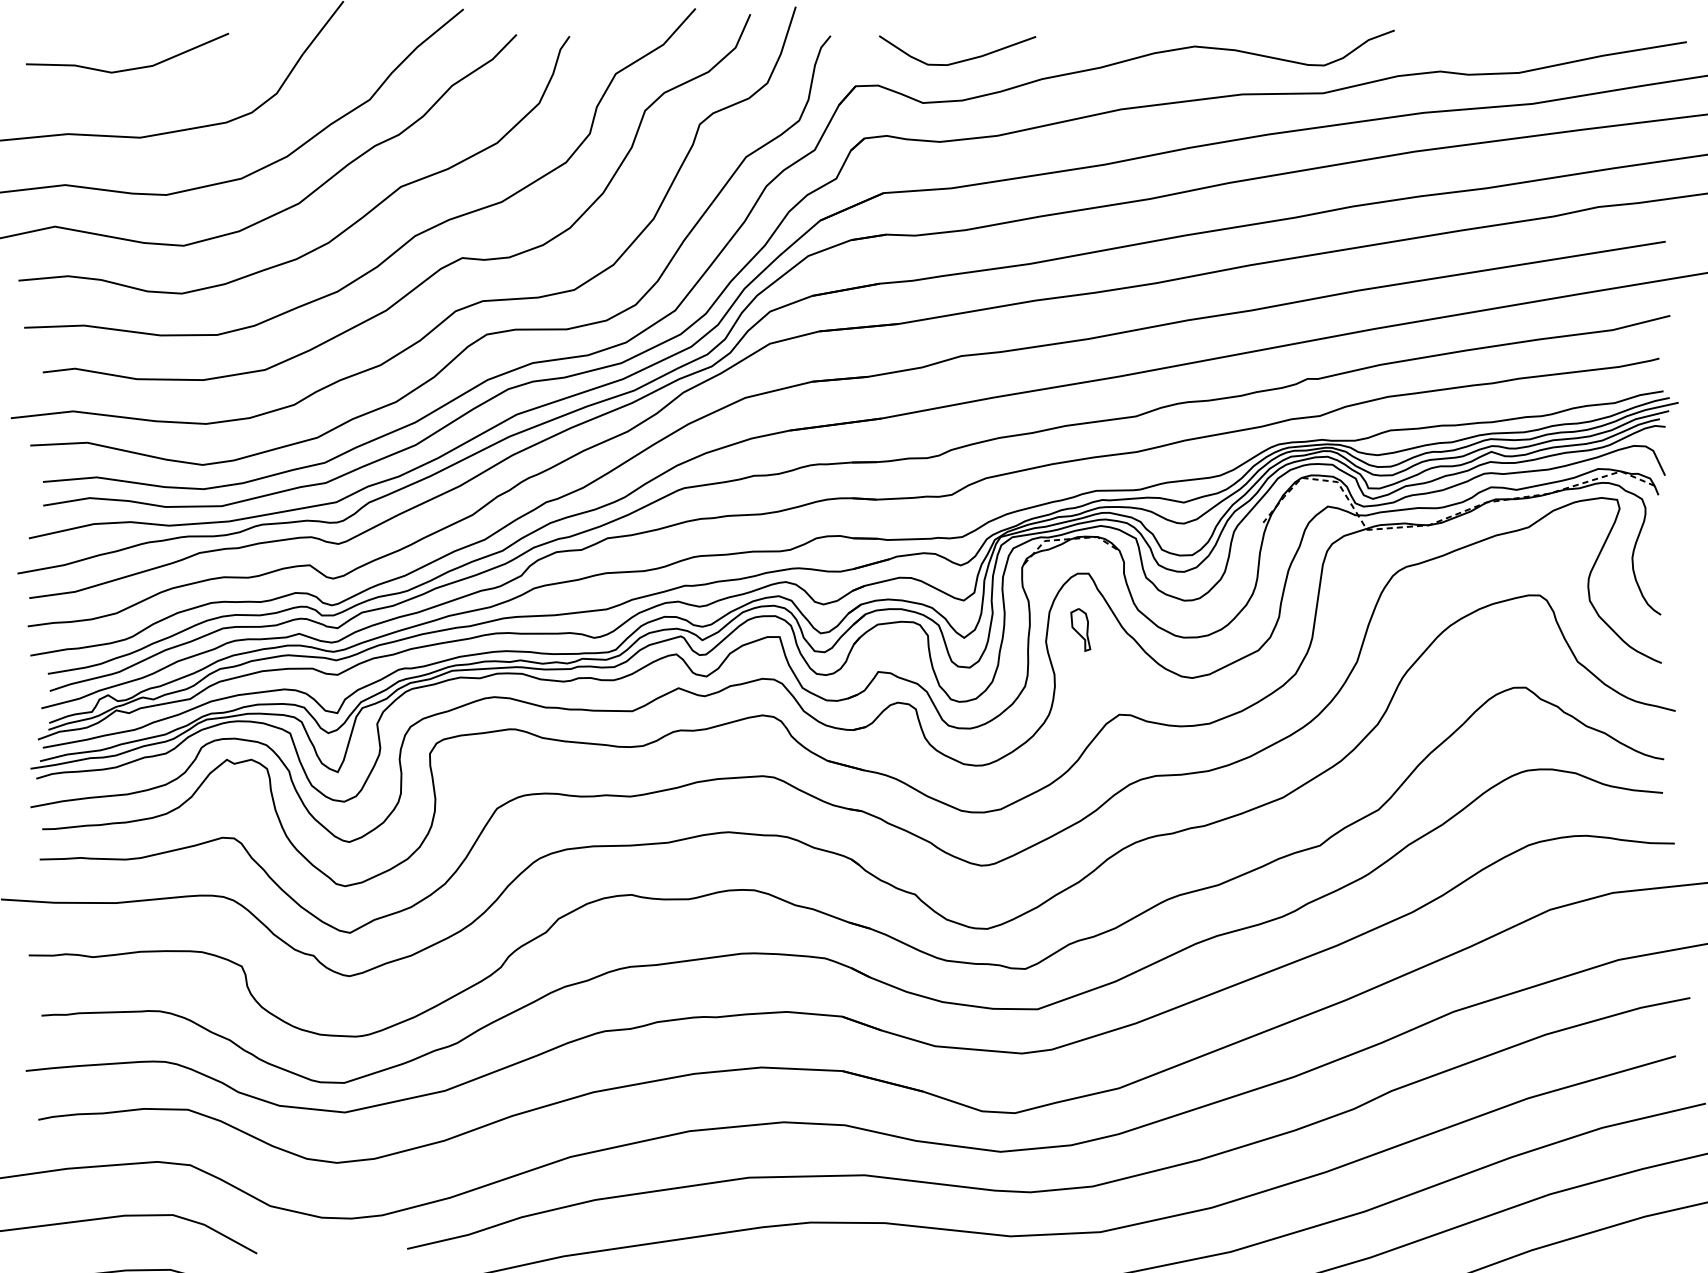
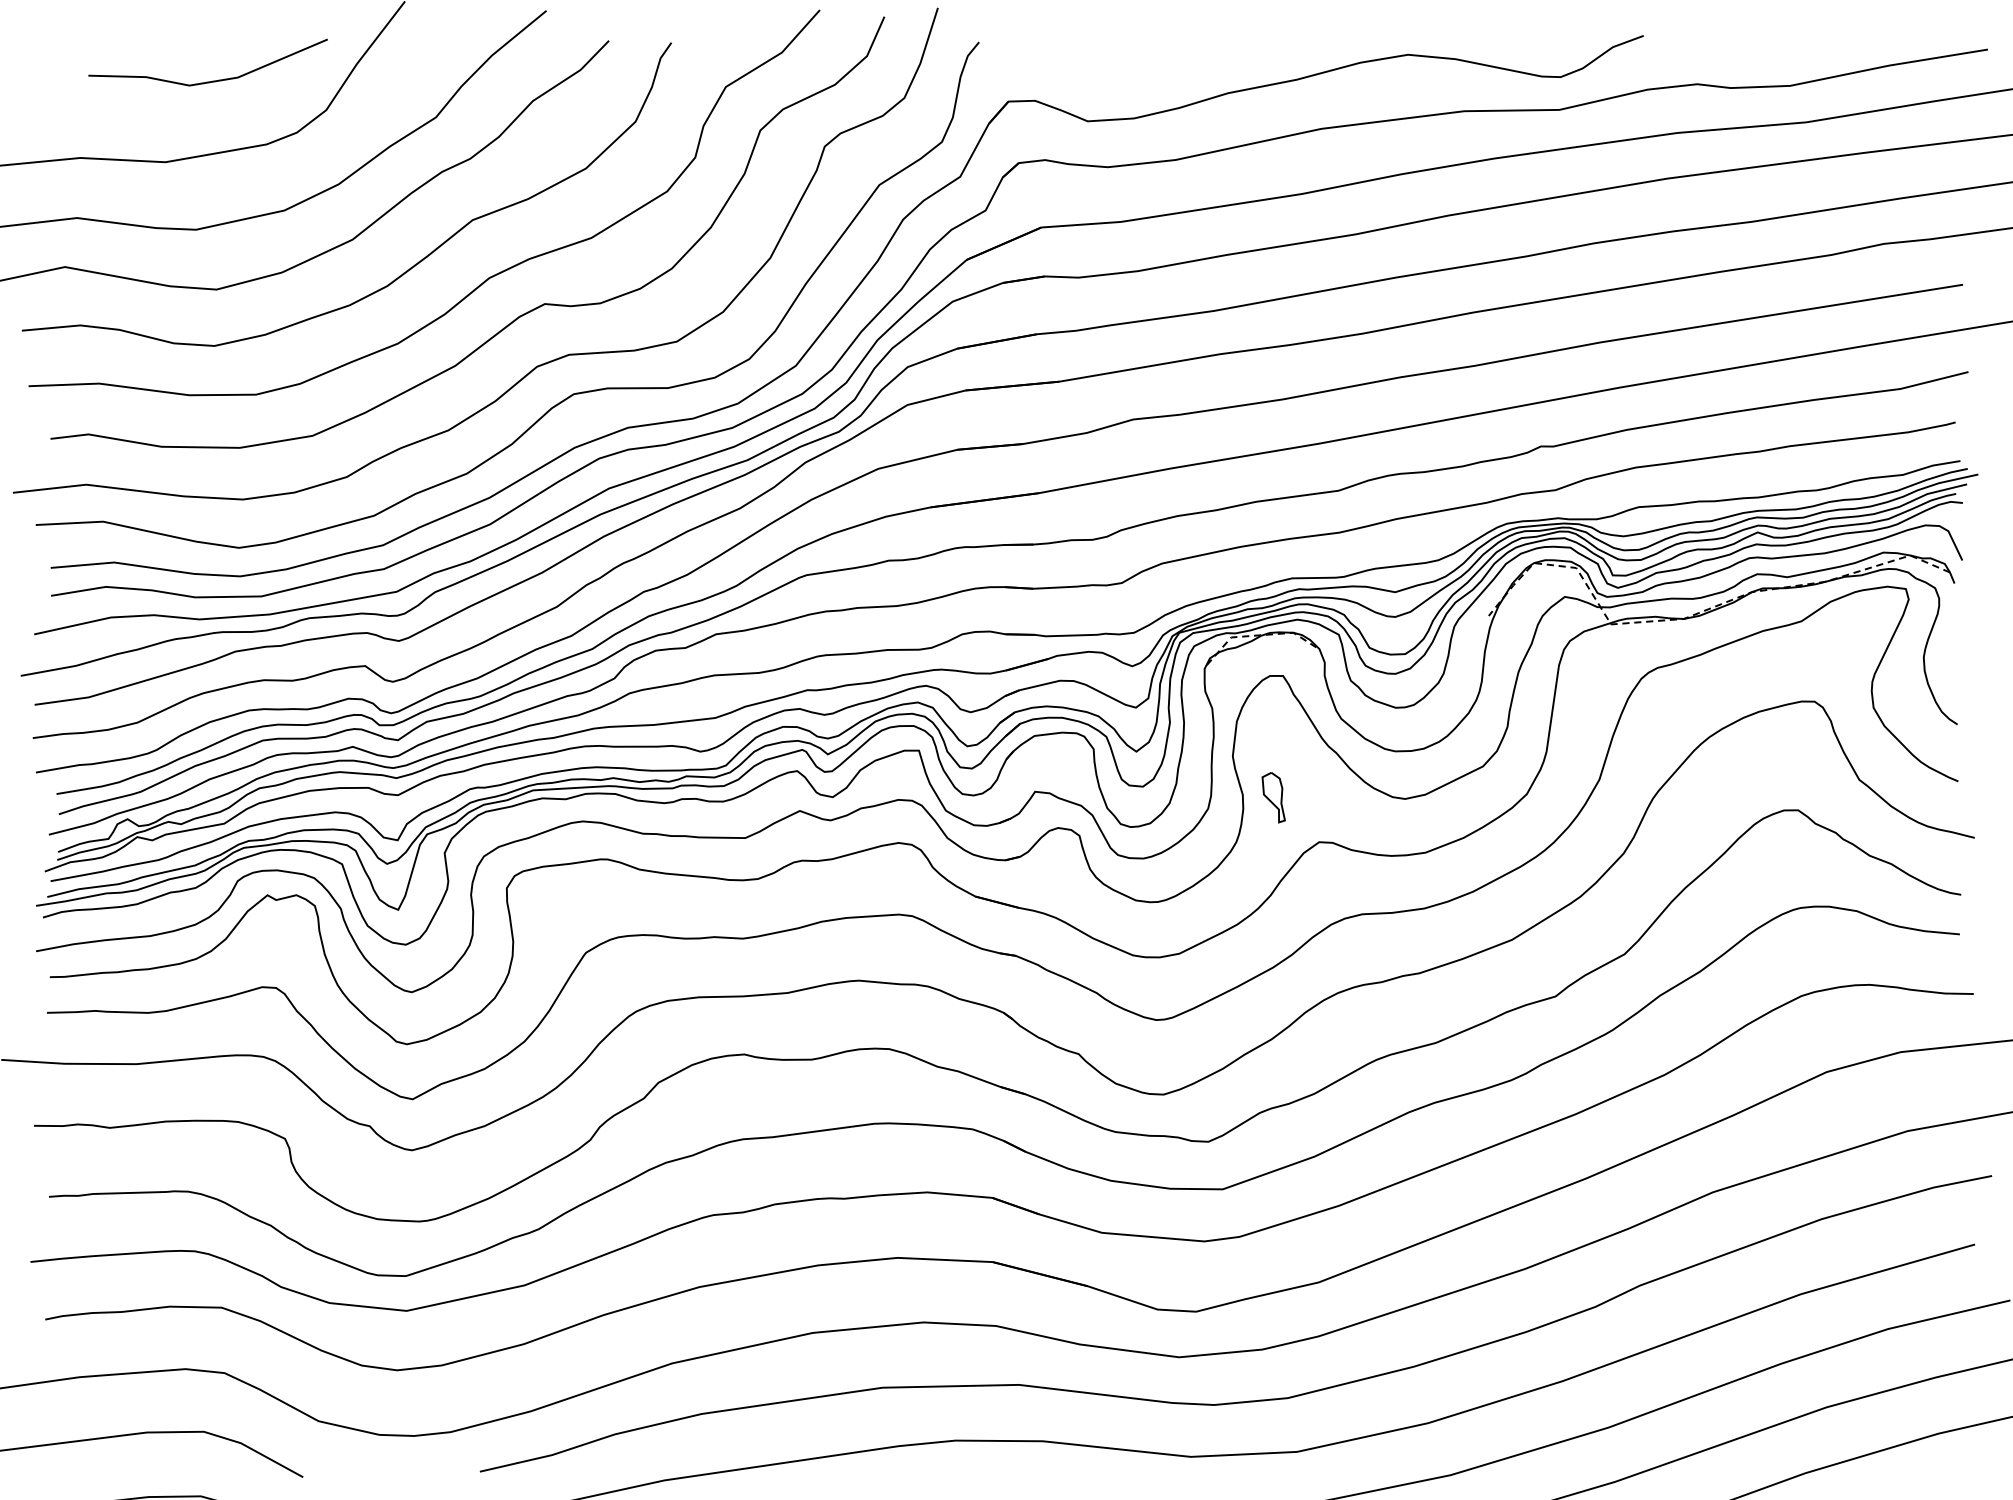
curve: (960, 60) -> (1131, 71), removed
line: (129, 68) -> (210, 80), moved
part: (1080, 629) -> (1273, 797), moved

